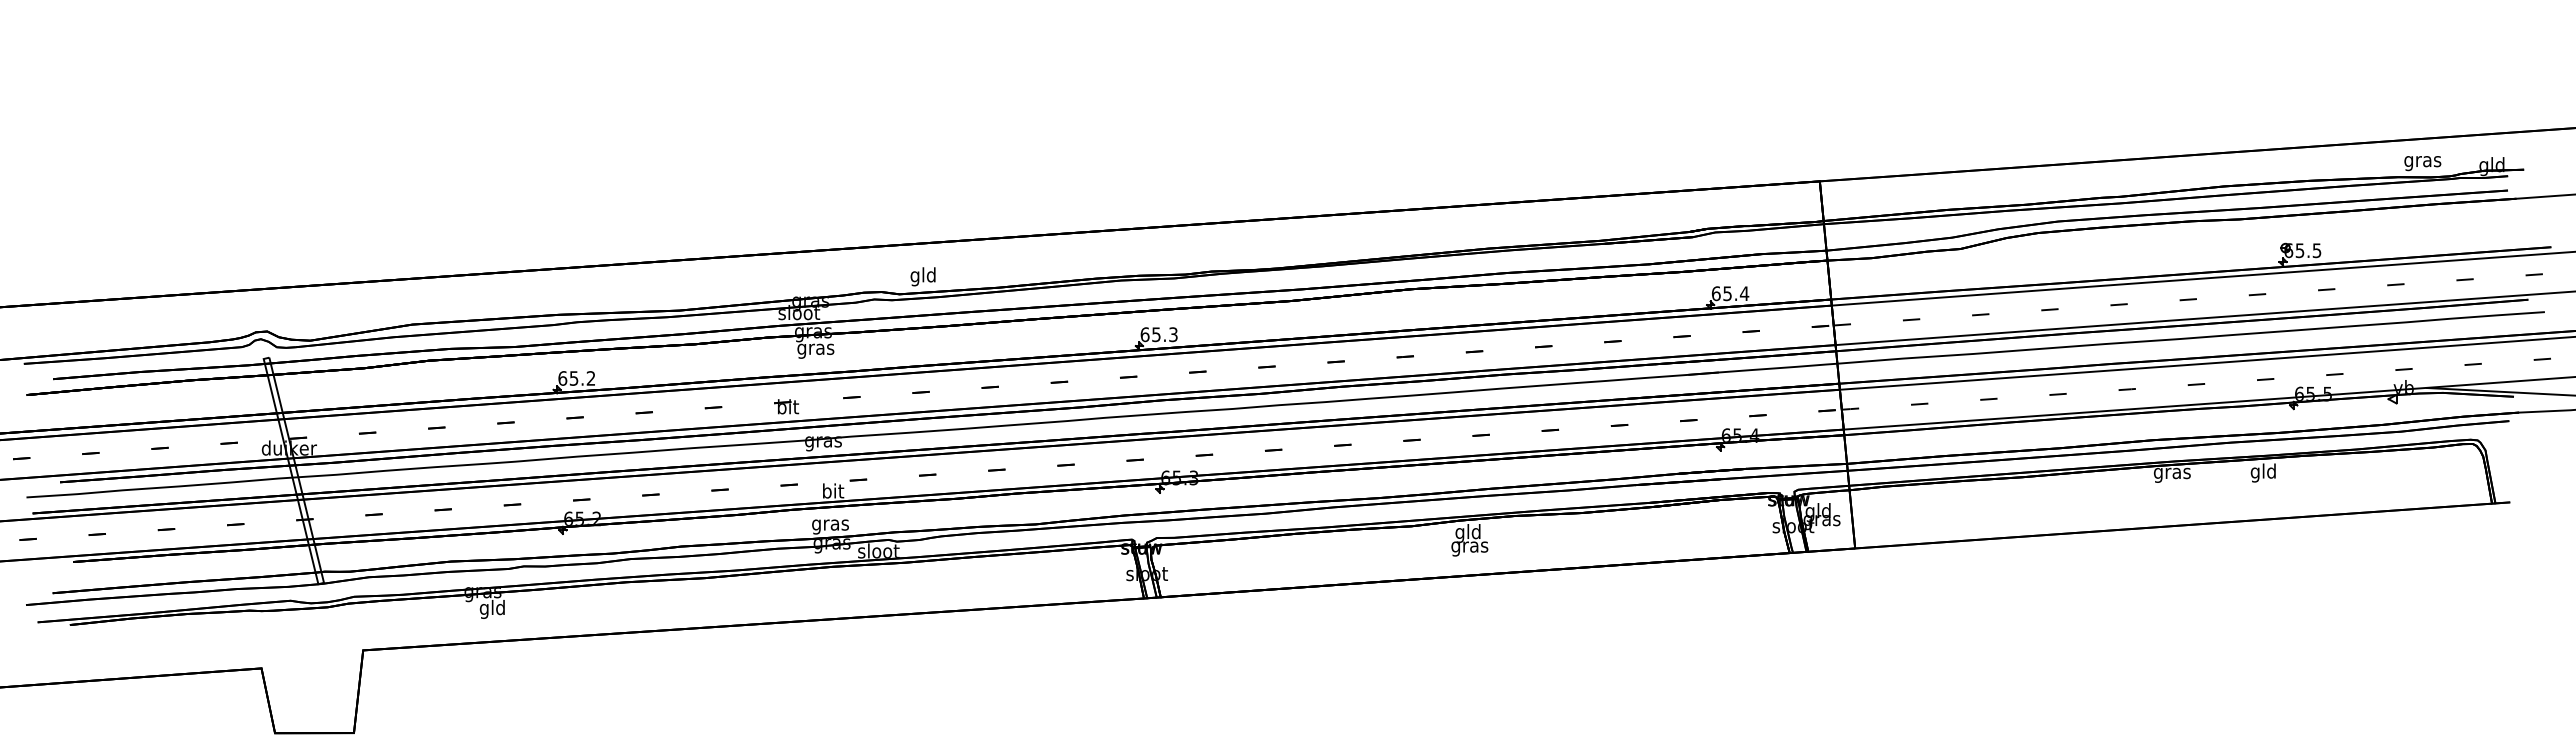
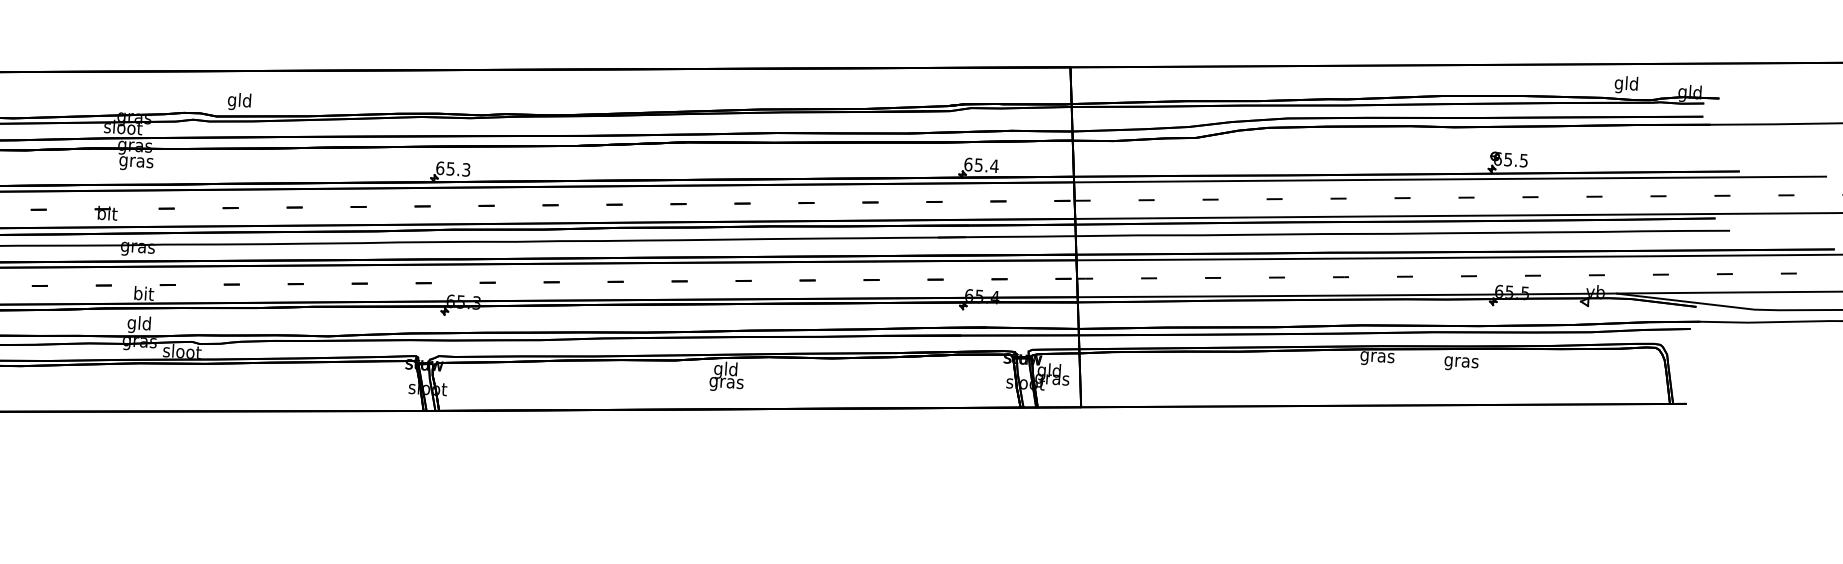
text: (2422, 161) -> (1626, 84), gras -> gld
text: (2263, 472) -> (1461, 361), gld -> gras
text: (830, 524) -> (139, 324), gras -> gld

